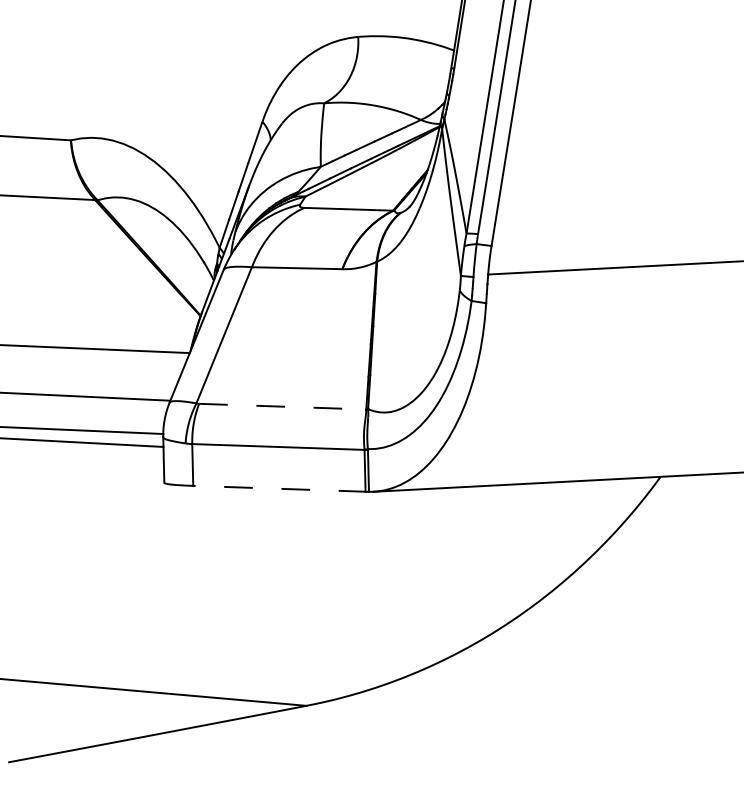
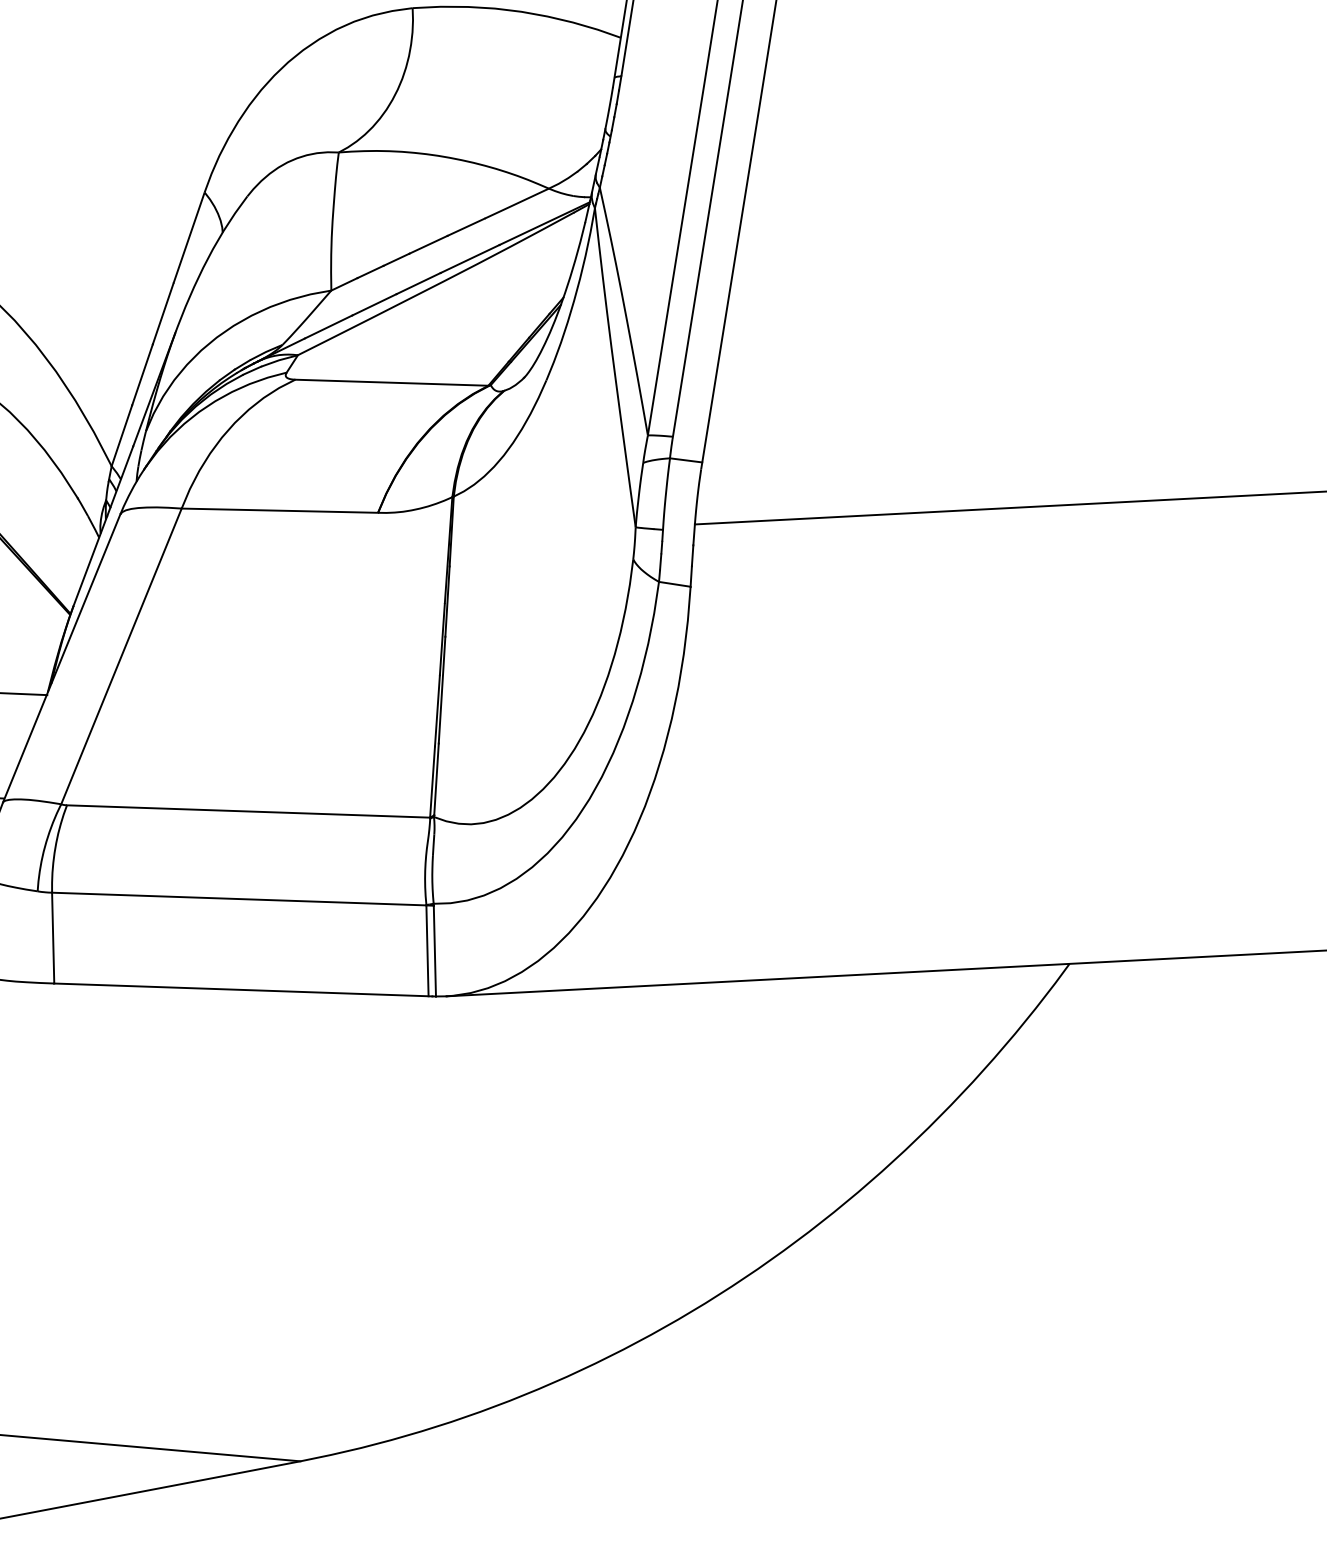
line: (282, 406) -> (248, 811), dashed -> solid
line: (279, 488) -> (241, 989), dashed -> solid

